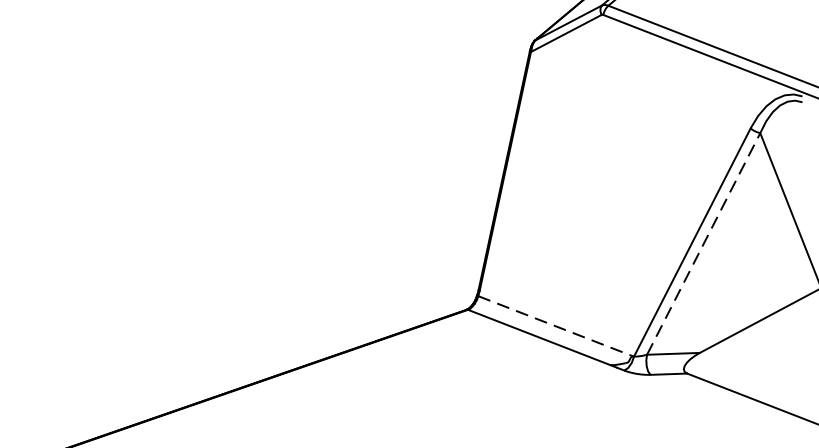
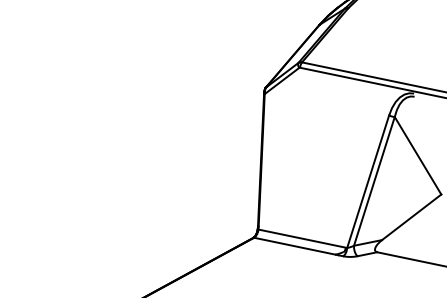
line: (703, 244) -> (374, 181), dashed -> solid
line: (557, 326) -> (303, 238), dashed -> solid

